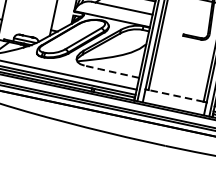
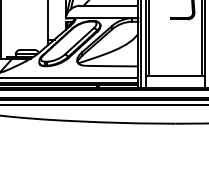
line: (112, 72) -> (112, 66), dashed -> solid
line: (175, 95) -> (175, 75), dashed -> solid

